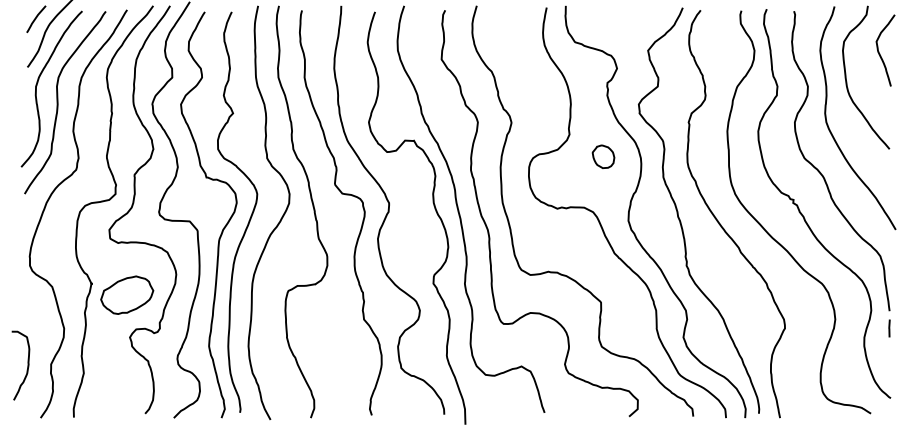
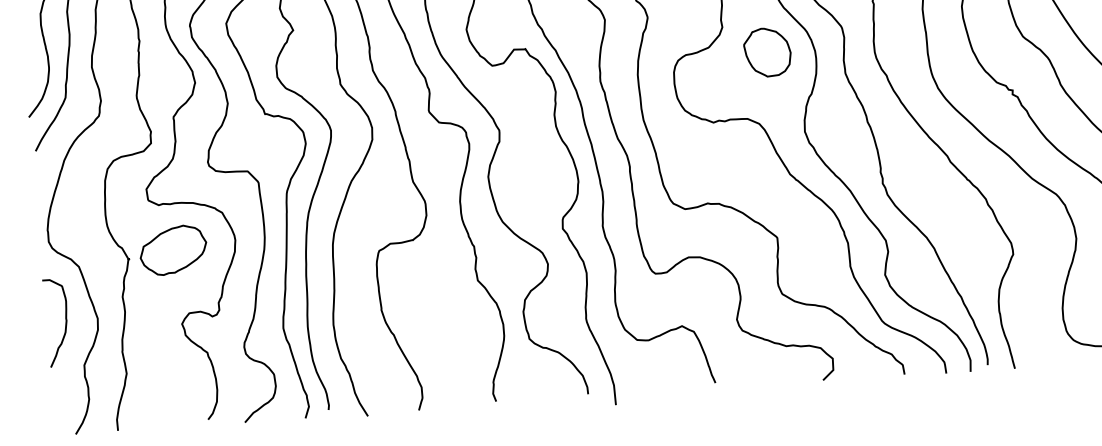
part: (603, 156) -> (767, 52), size x1.67
part: (127, 294) -> (173, 249), moved
curve: (27, 365) -> (65, 322), moved

